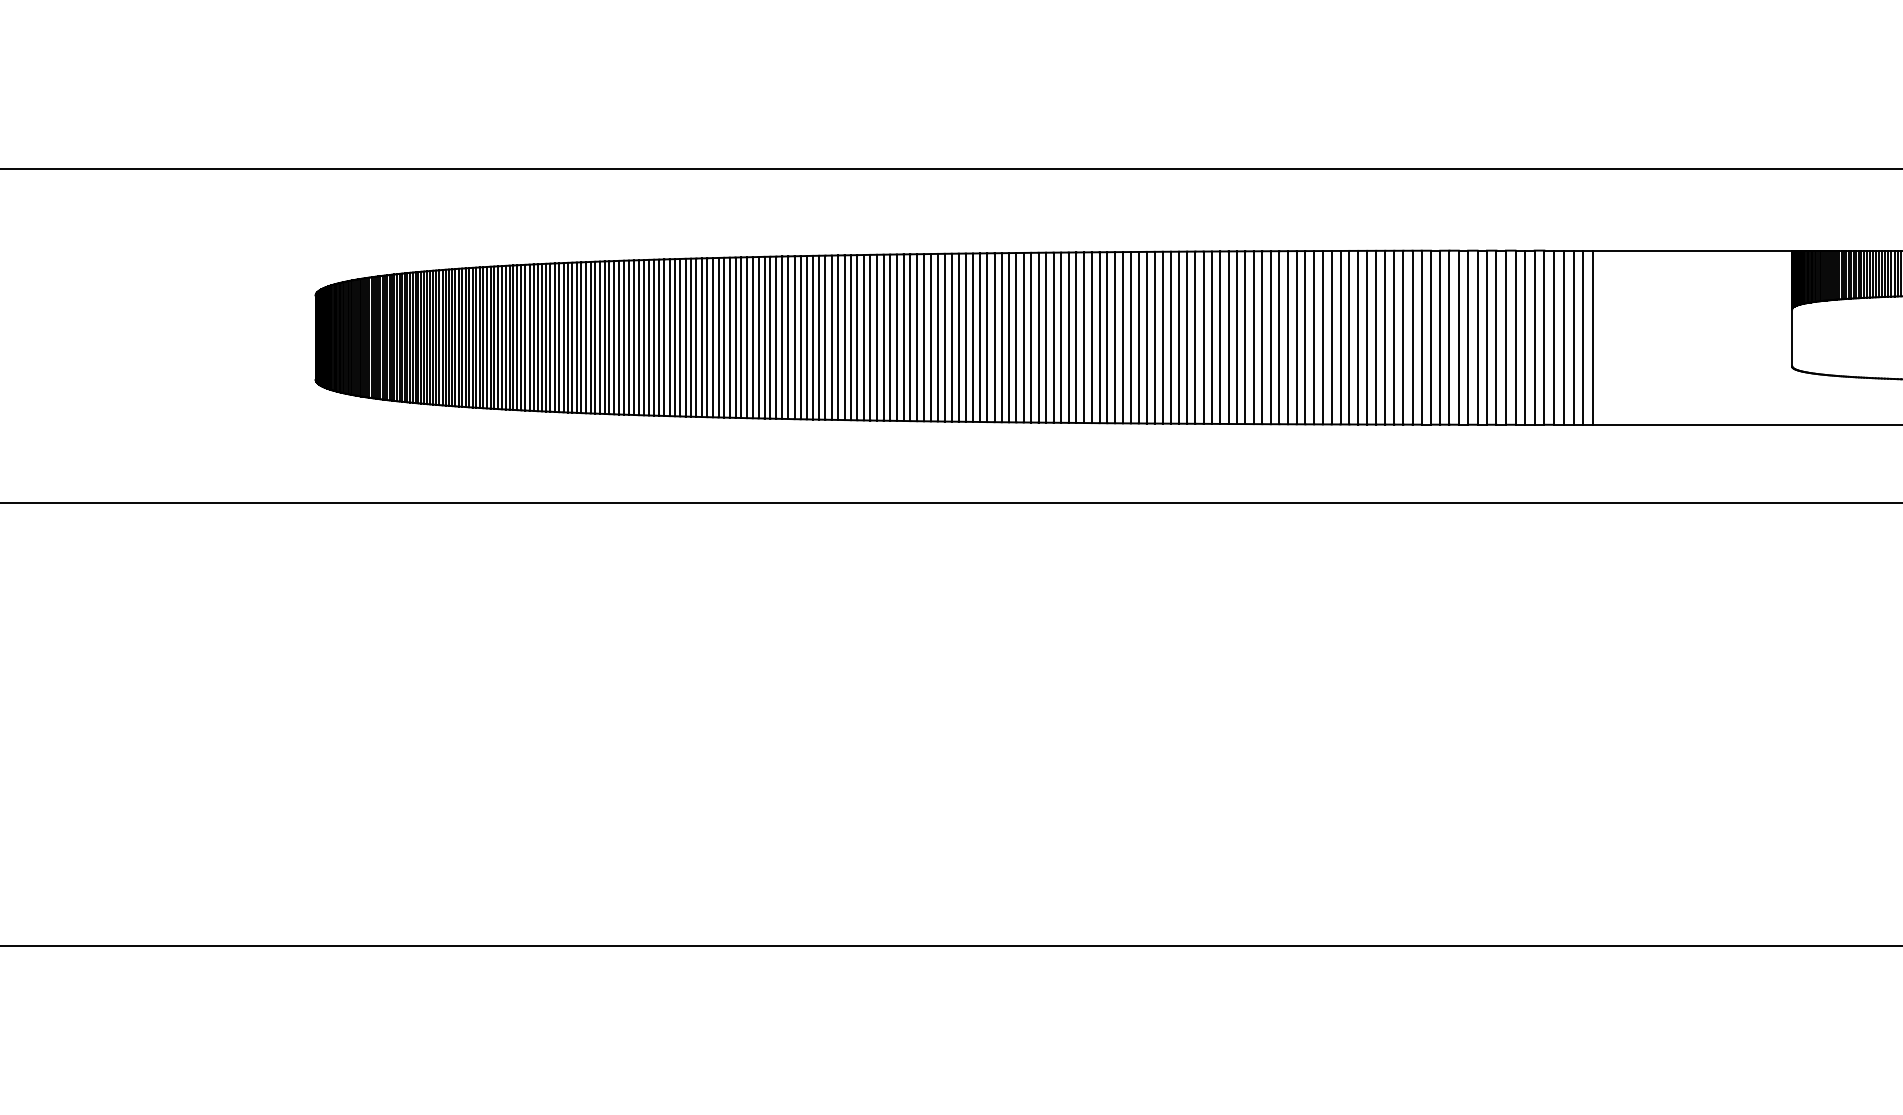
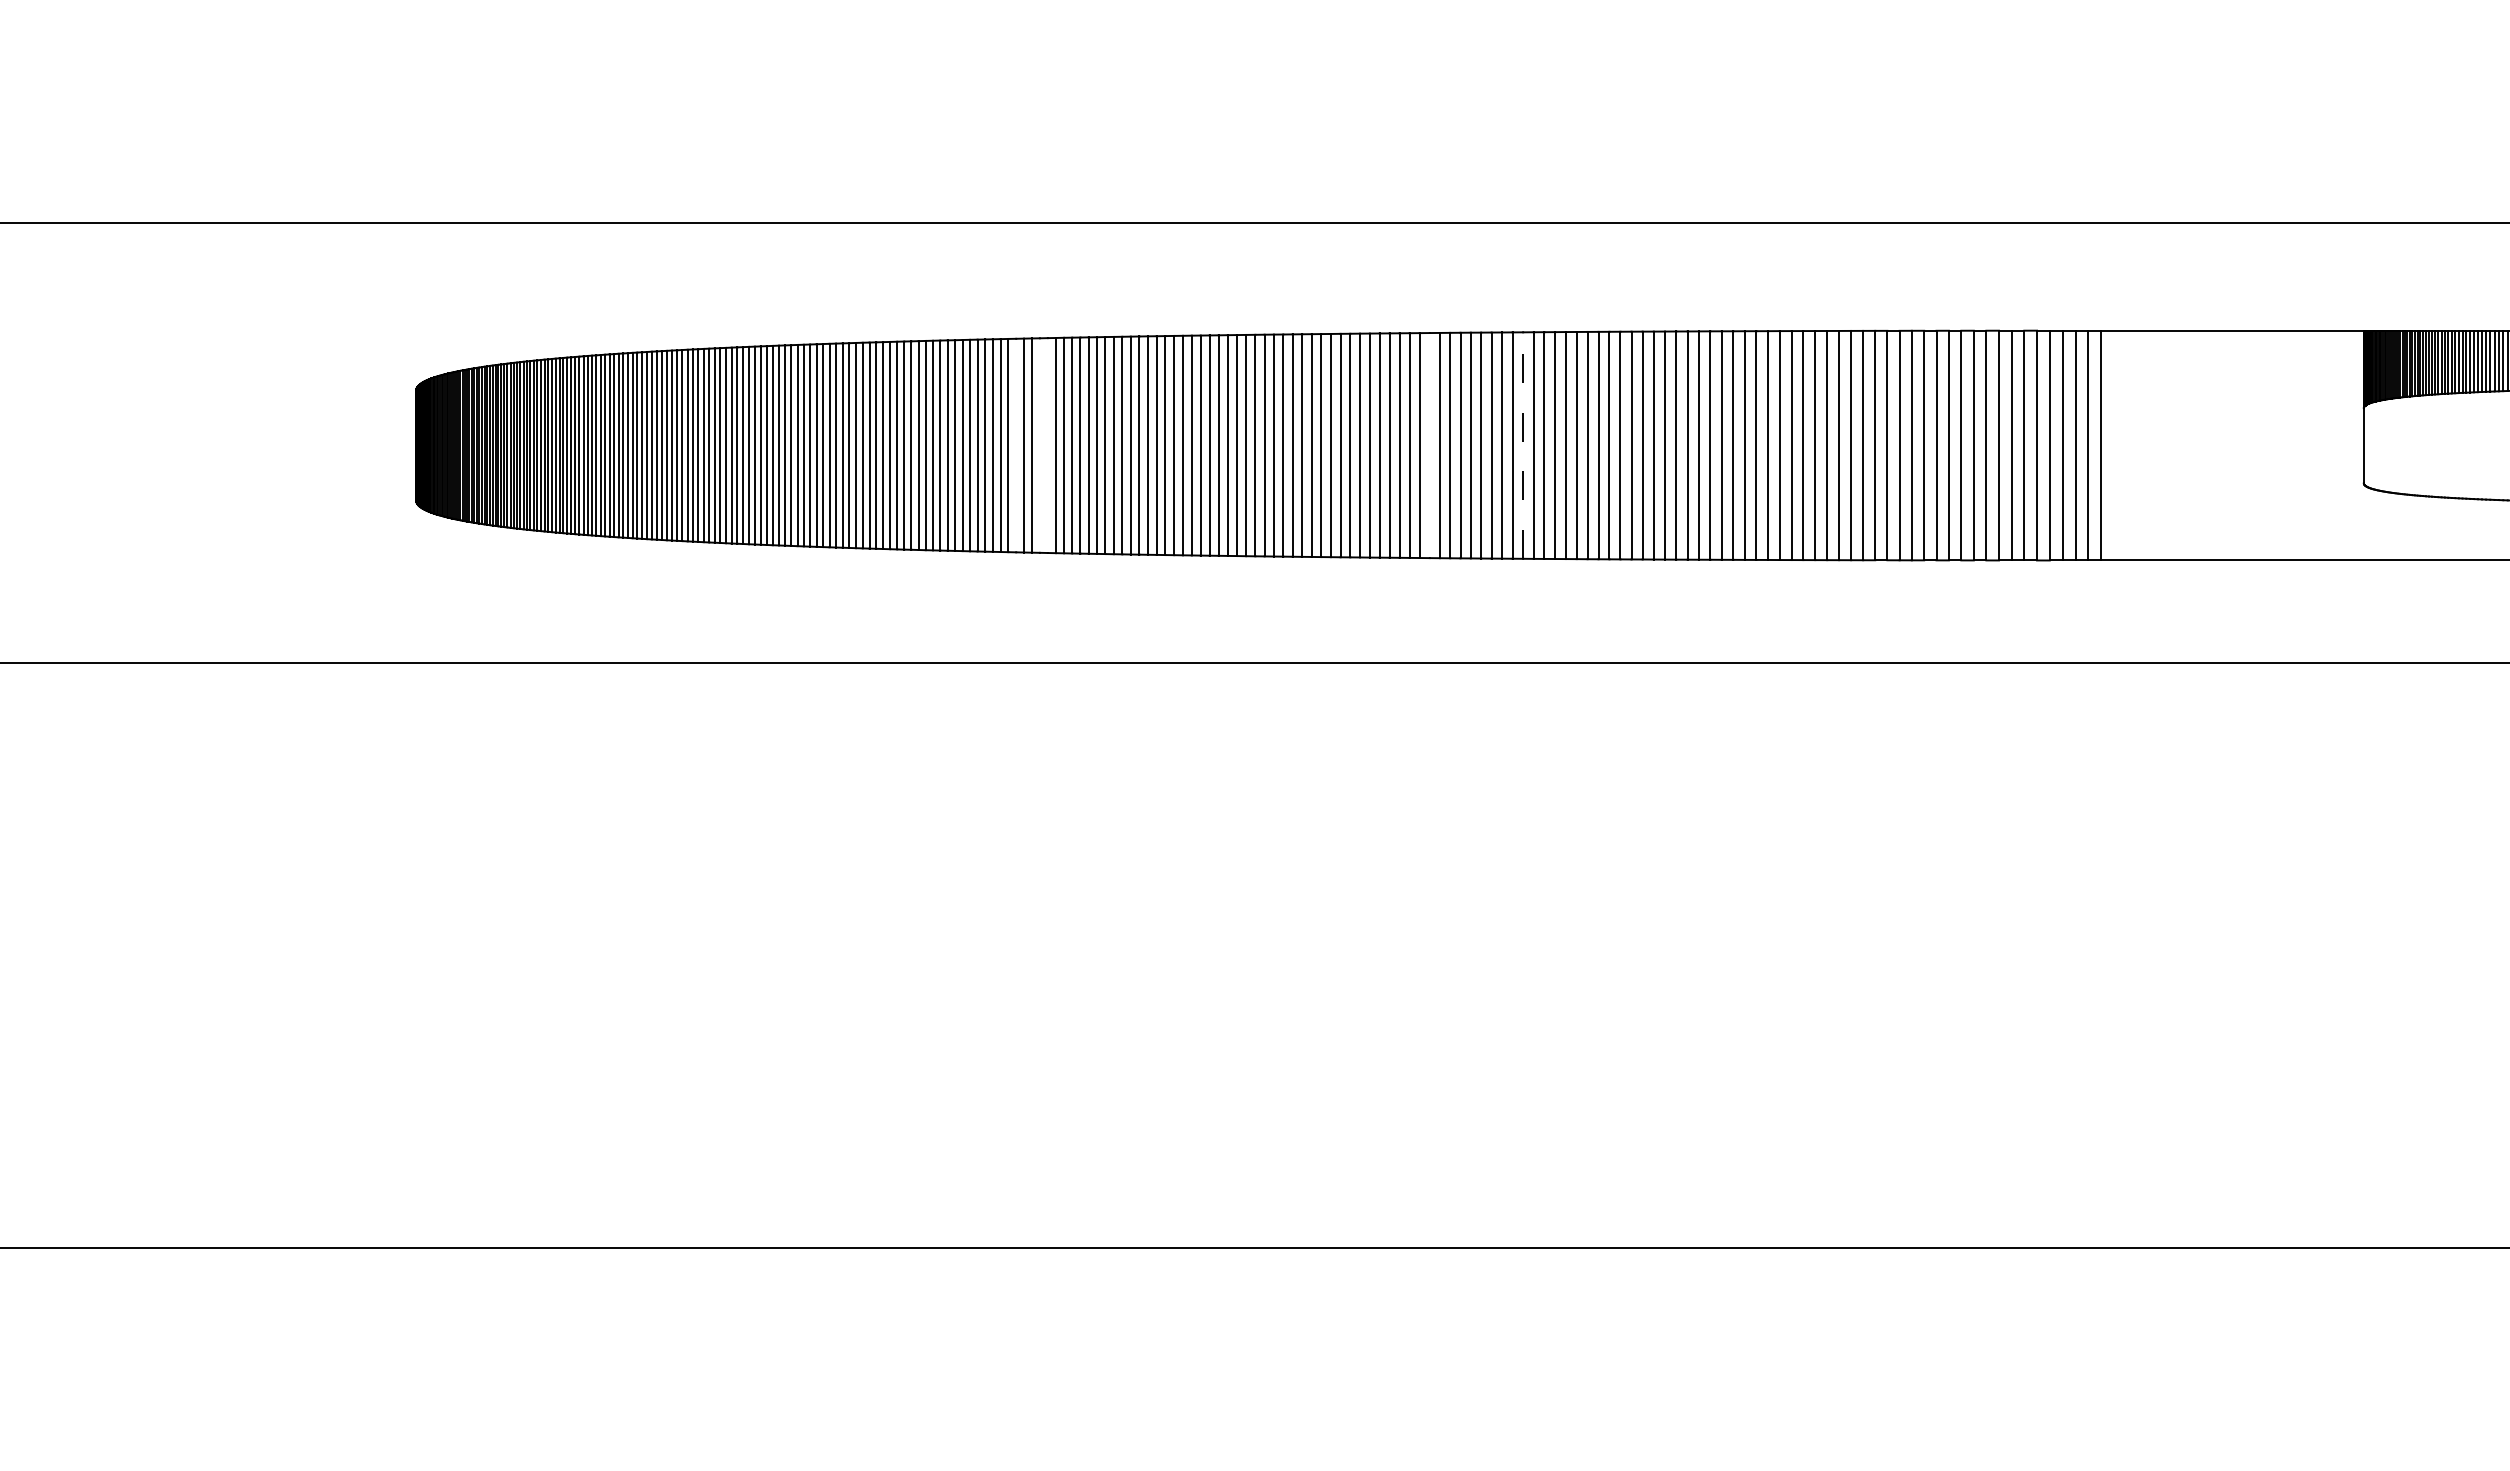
line: (770, 337) -> (1016, 445), removed
line: (788, 337) -> (1039, 445), removed
line: (794, 337) -> (1047, 445), removed
line: (1083, 337) -> (1429, 445), removed
line: (1155, 337) -> (1523, 445), solid -> dashed

